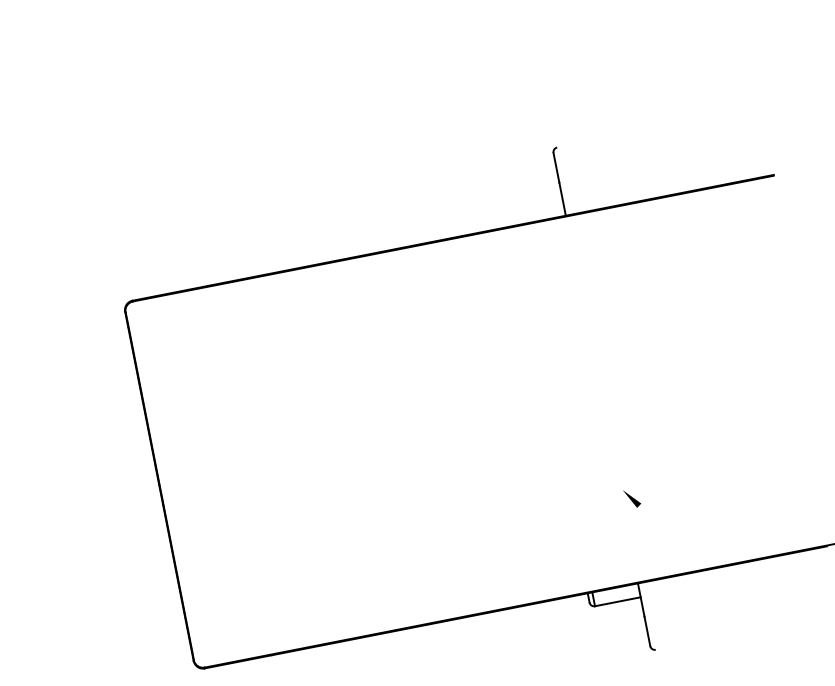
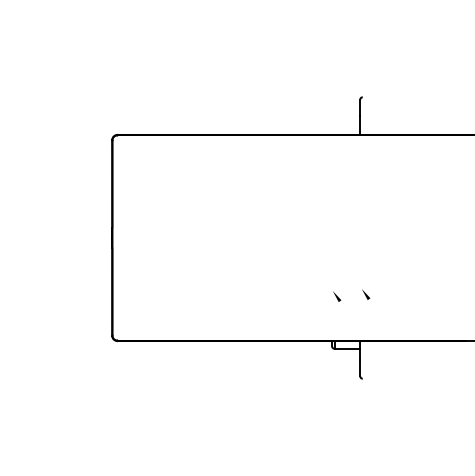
part: (581, 511) -> (337, 296), added

